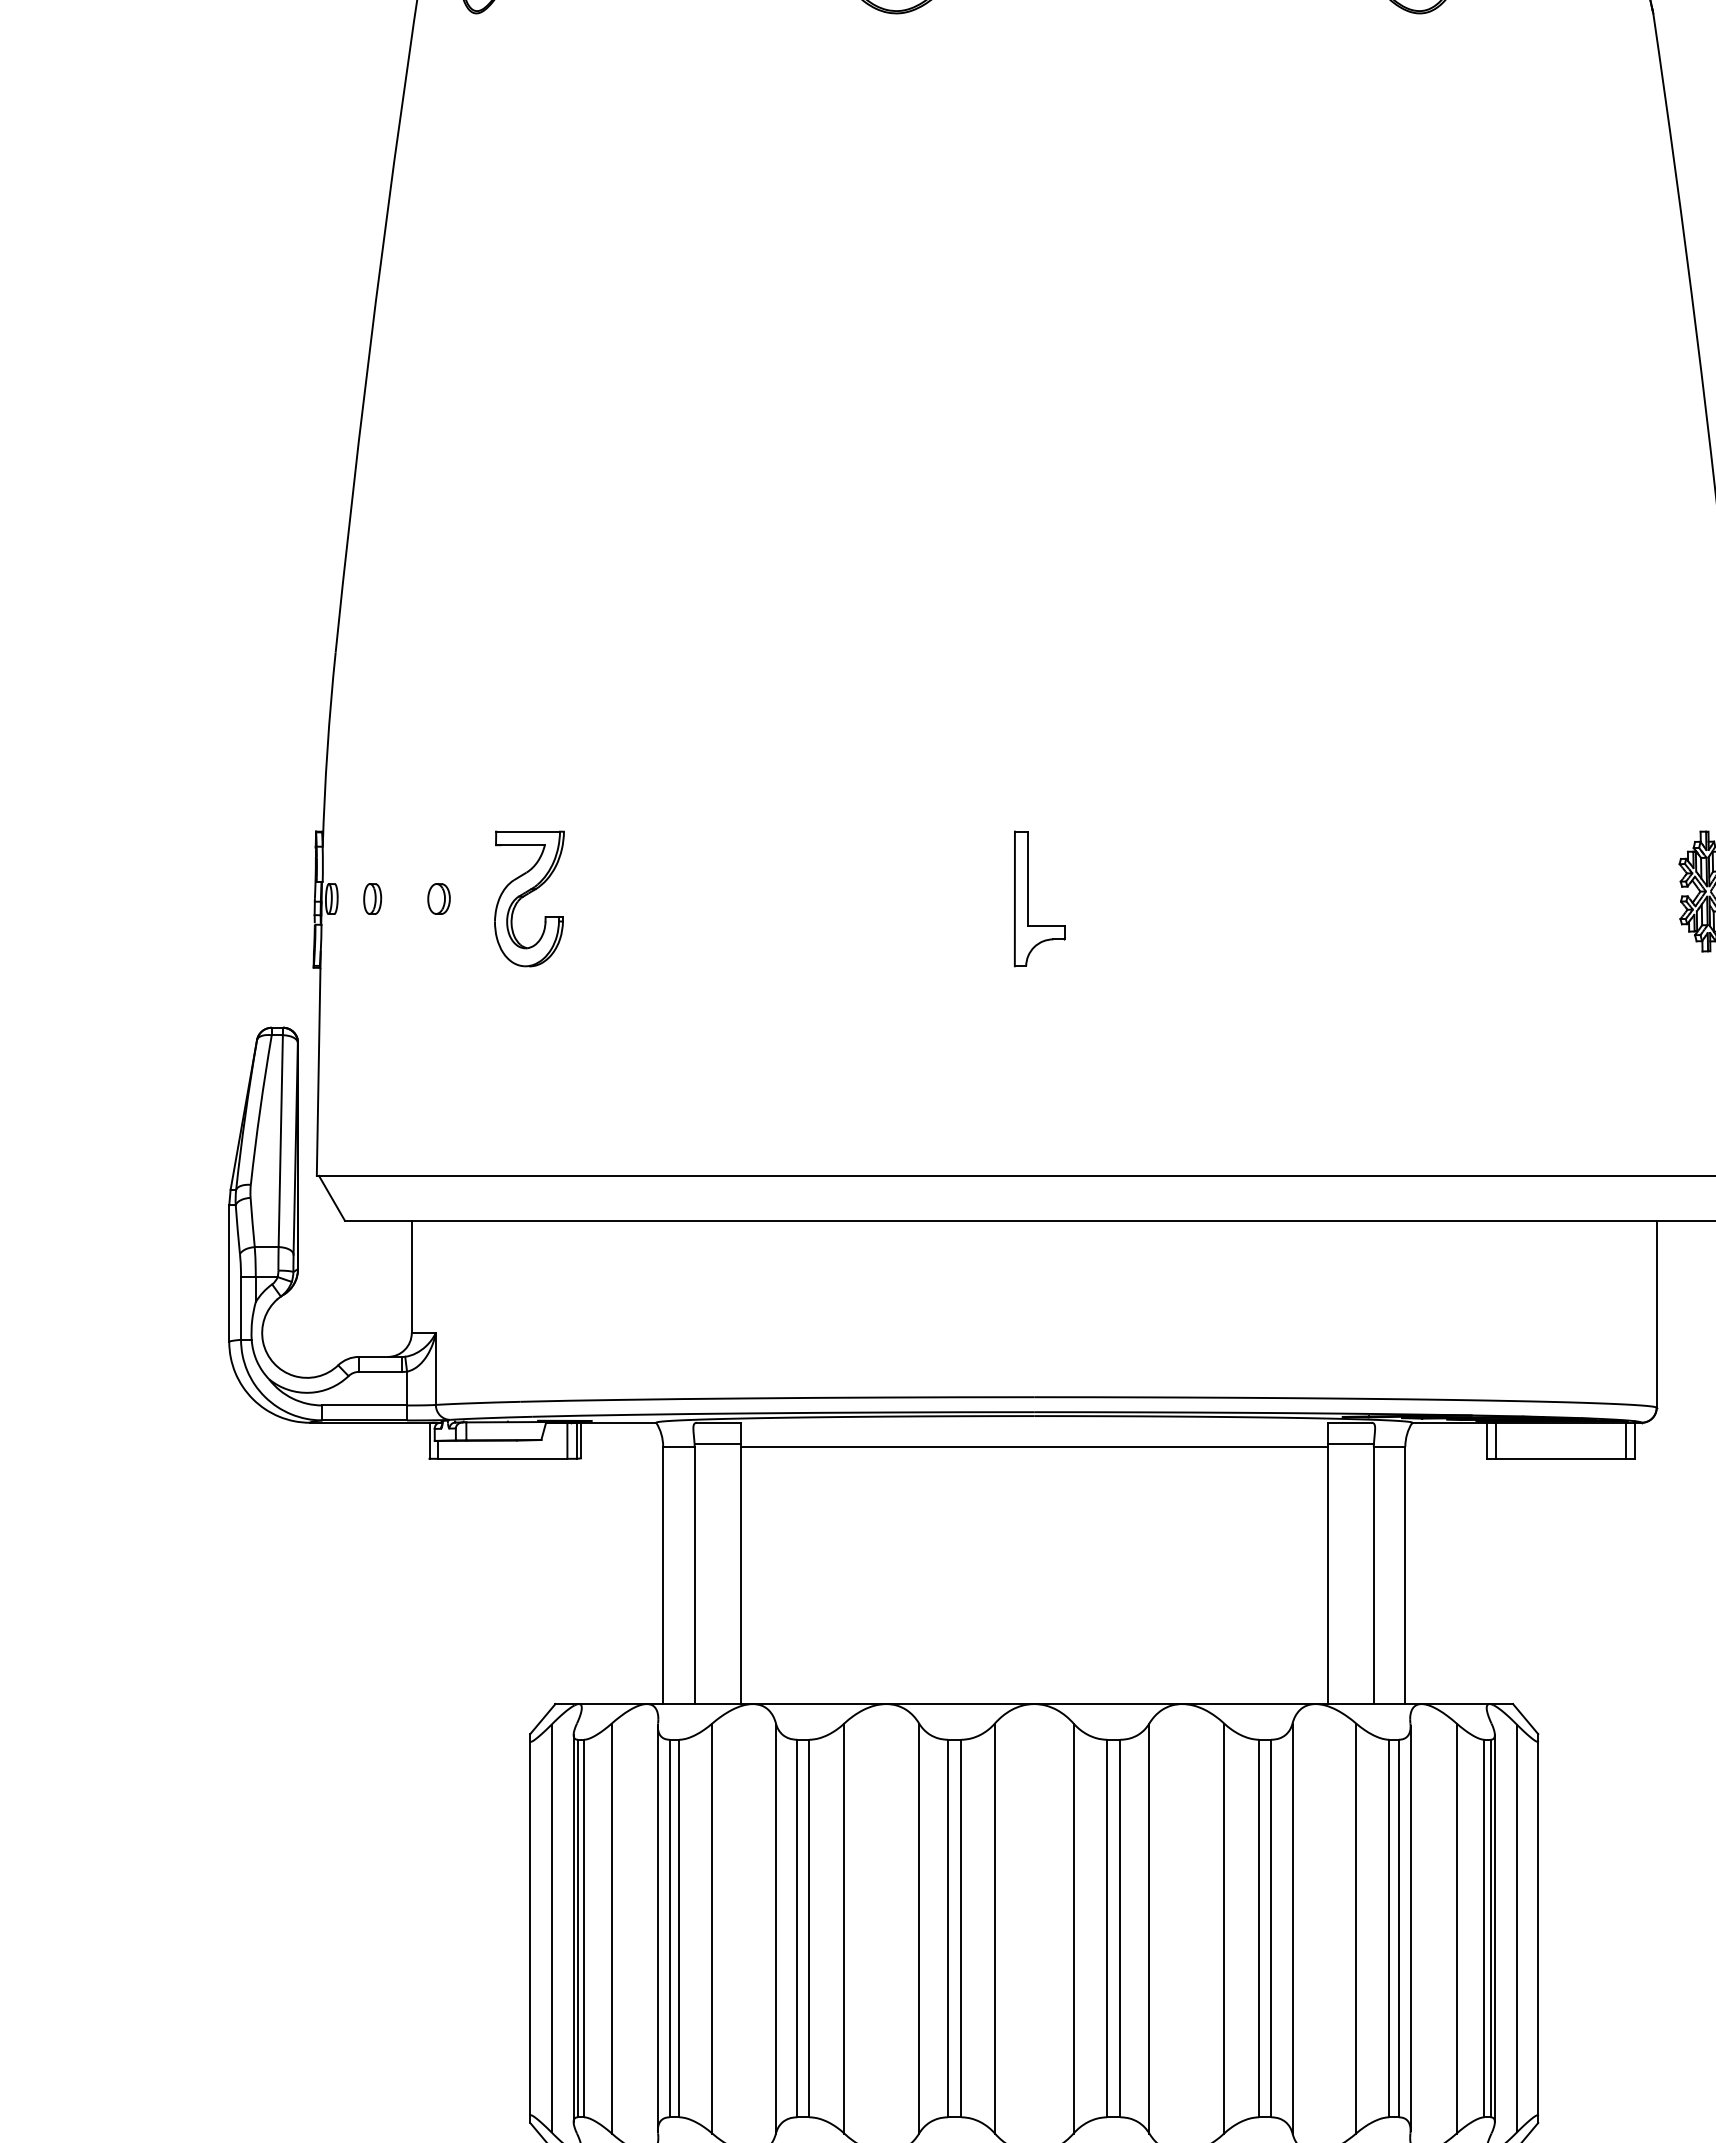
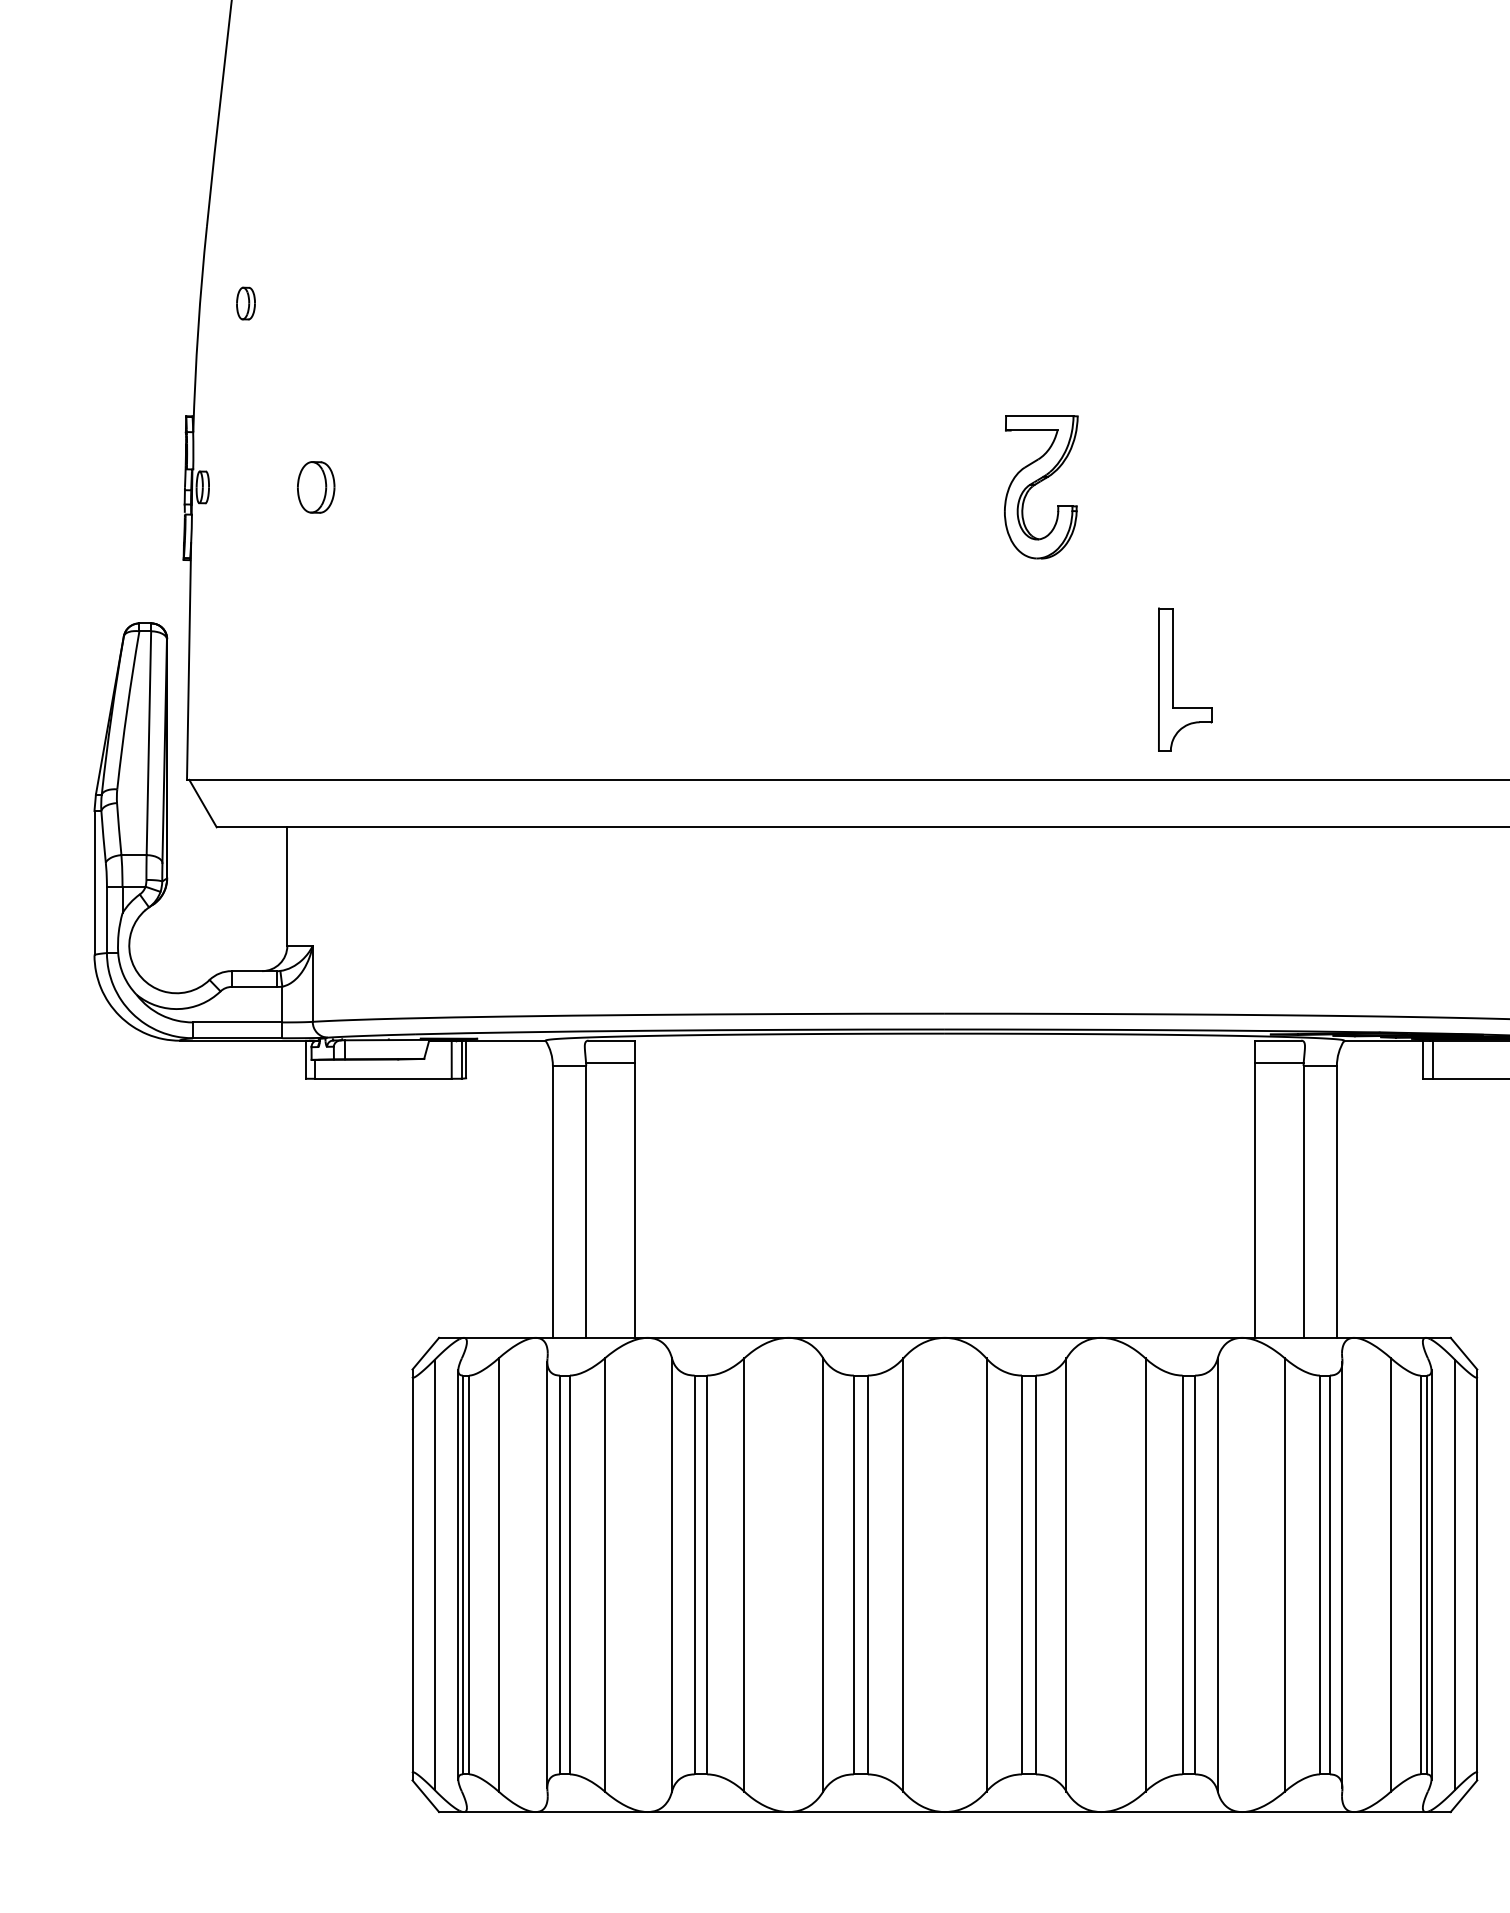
part: (372, 898) -> (245, 303), moved
part: (438, 898) -> (315, 486), size x1.6
part: (529, 898) -> (1041, 486), moved
part: (1028, 898) -> (1173, 679), moved
line: (1033, 1446) -> (944, 1065), removed

